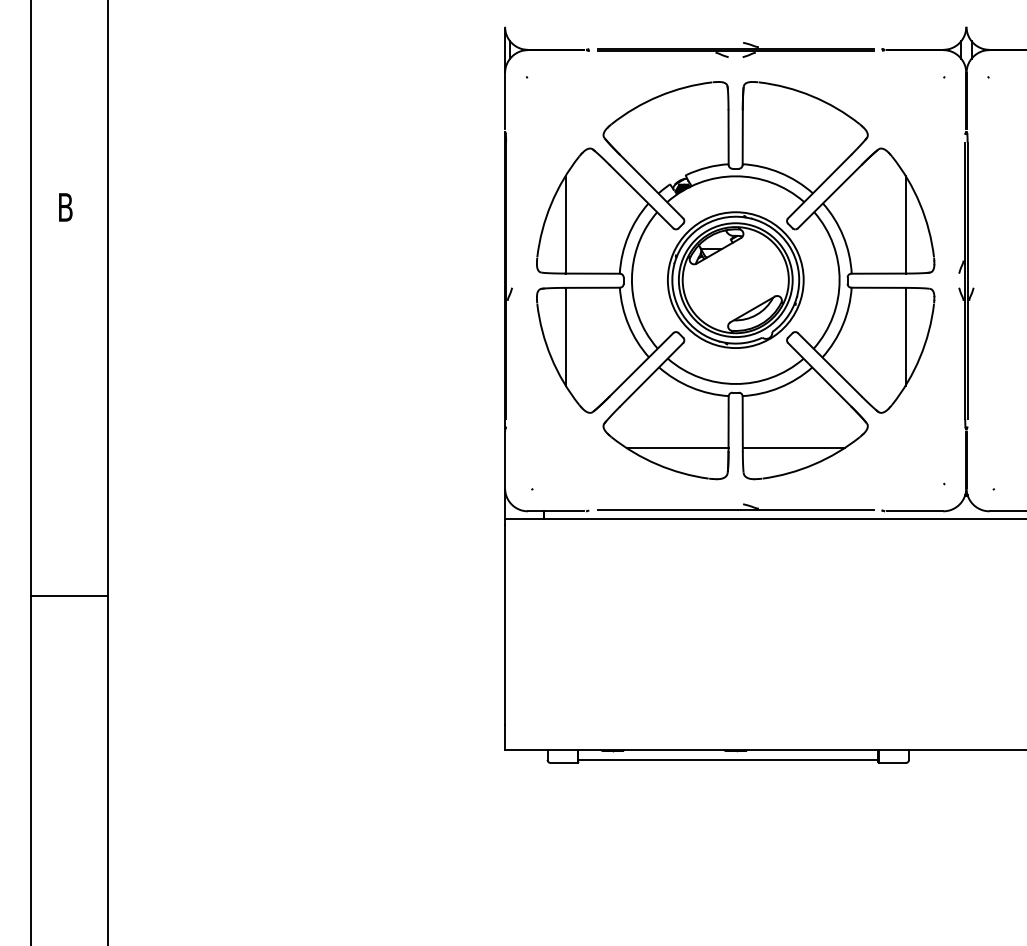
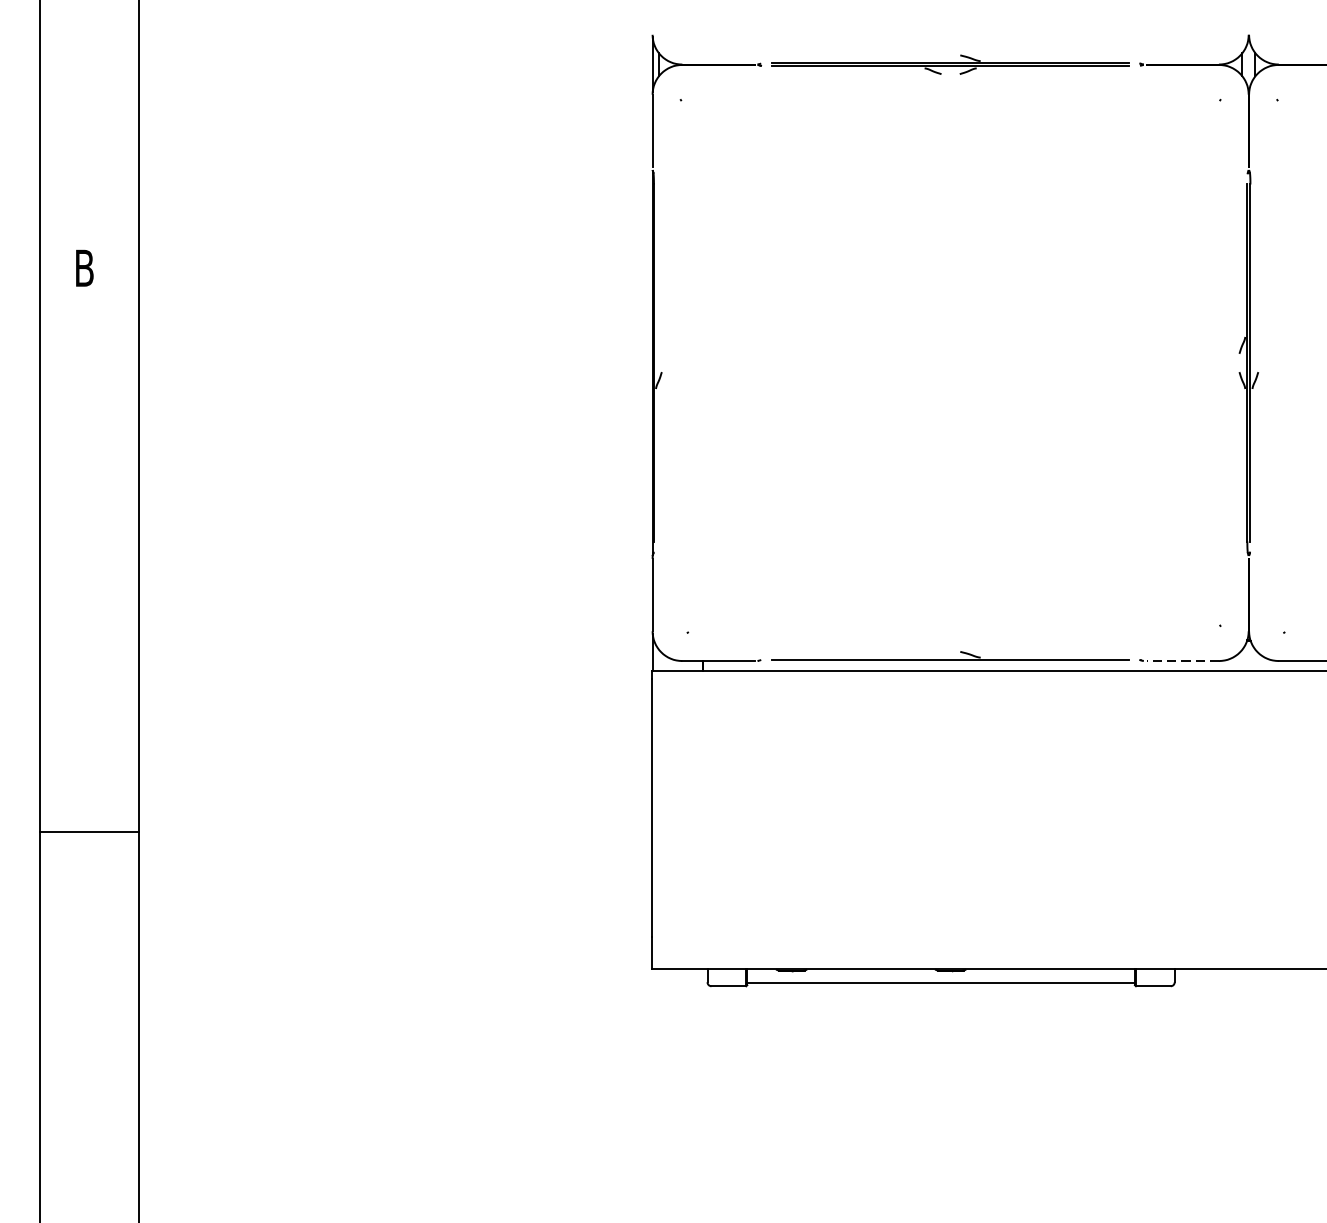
part: (735, 280) -> (950, 362), removed
line: (914, 511) -> (1181, 661), solid -> dashed
line: (68, 595) -> (88, 831), moved

